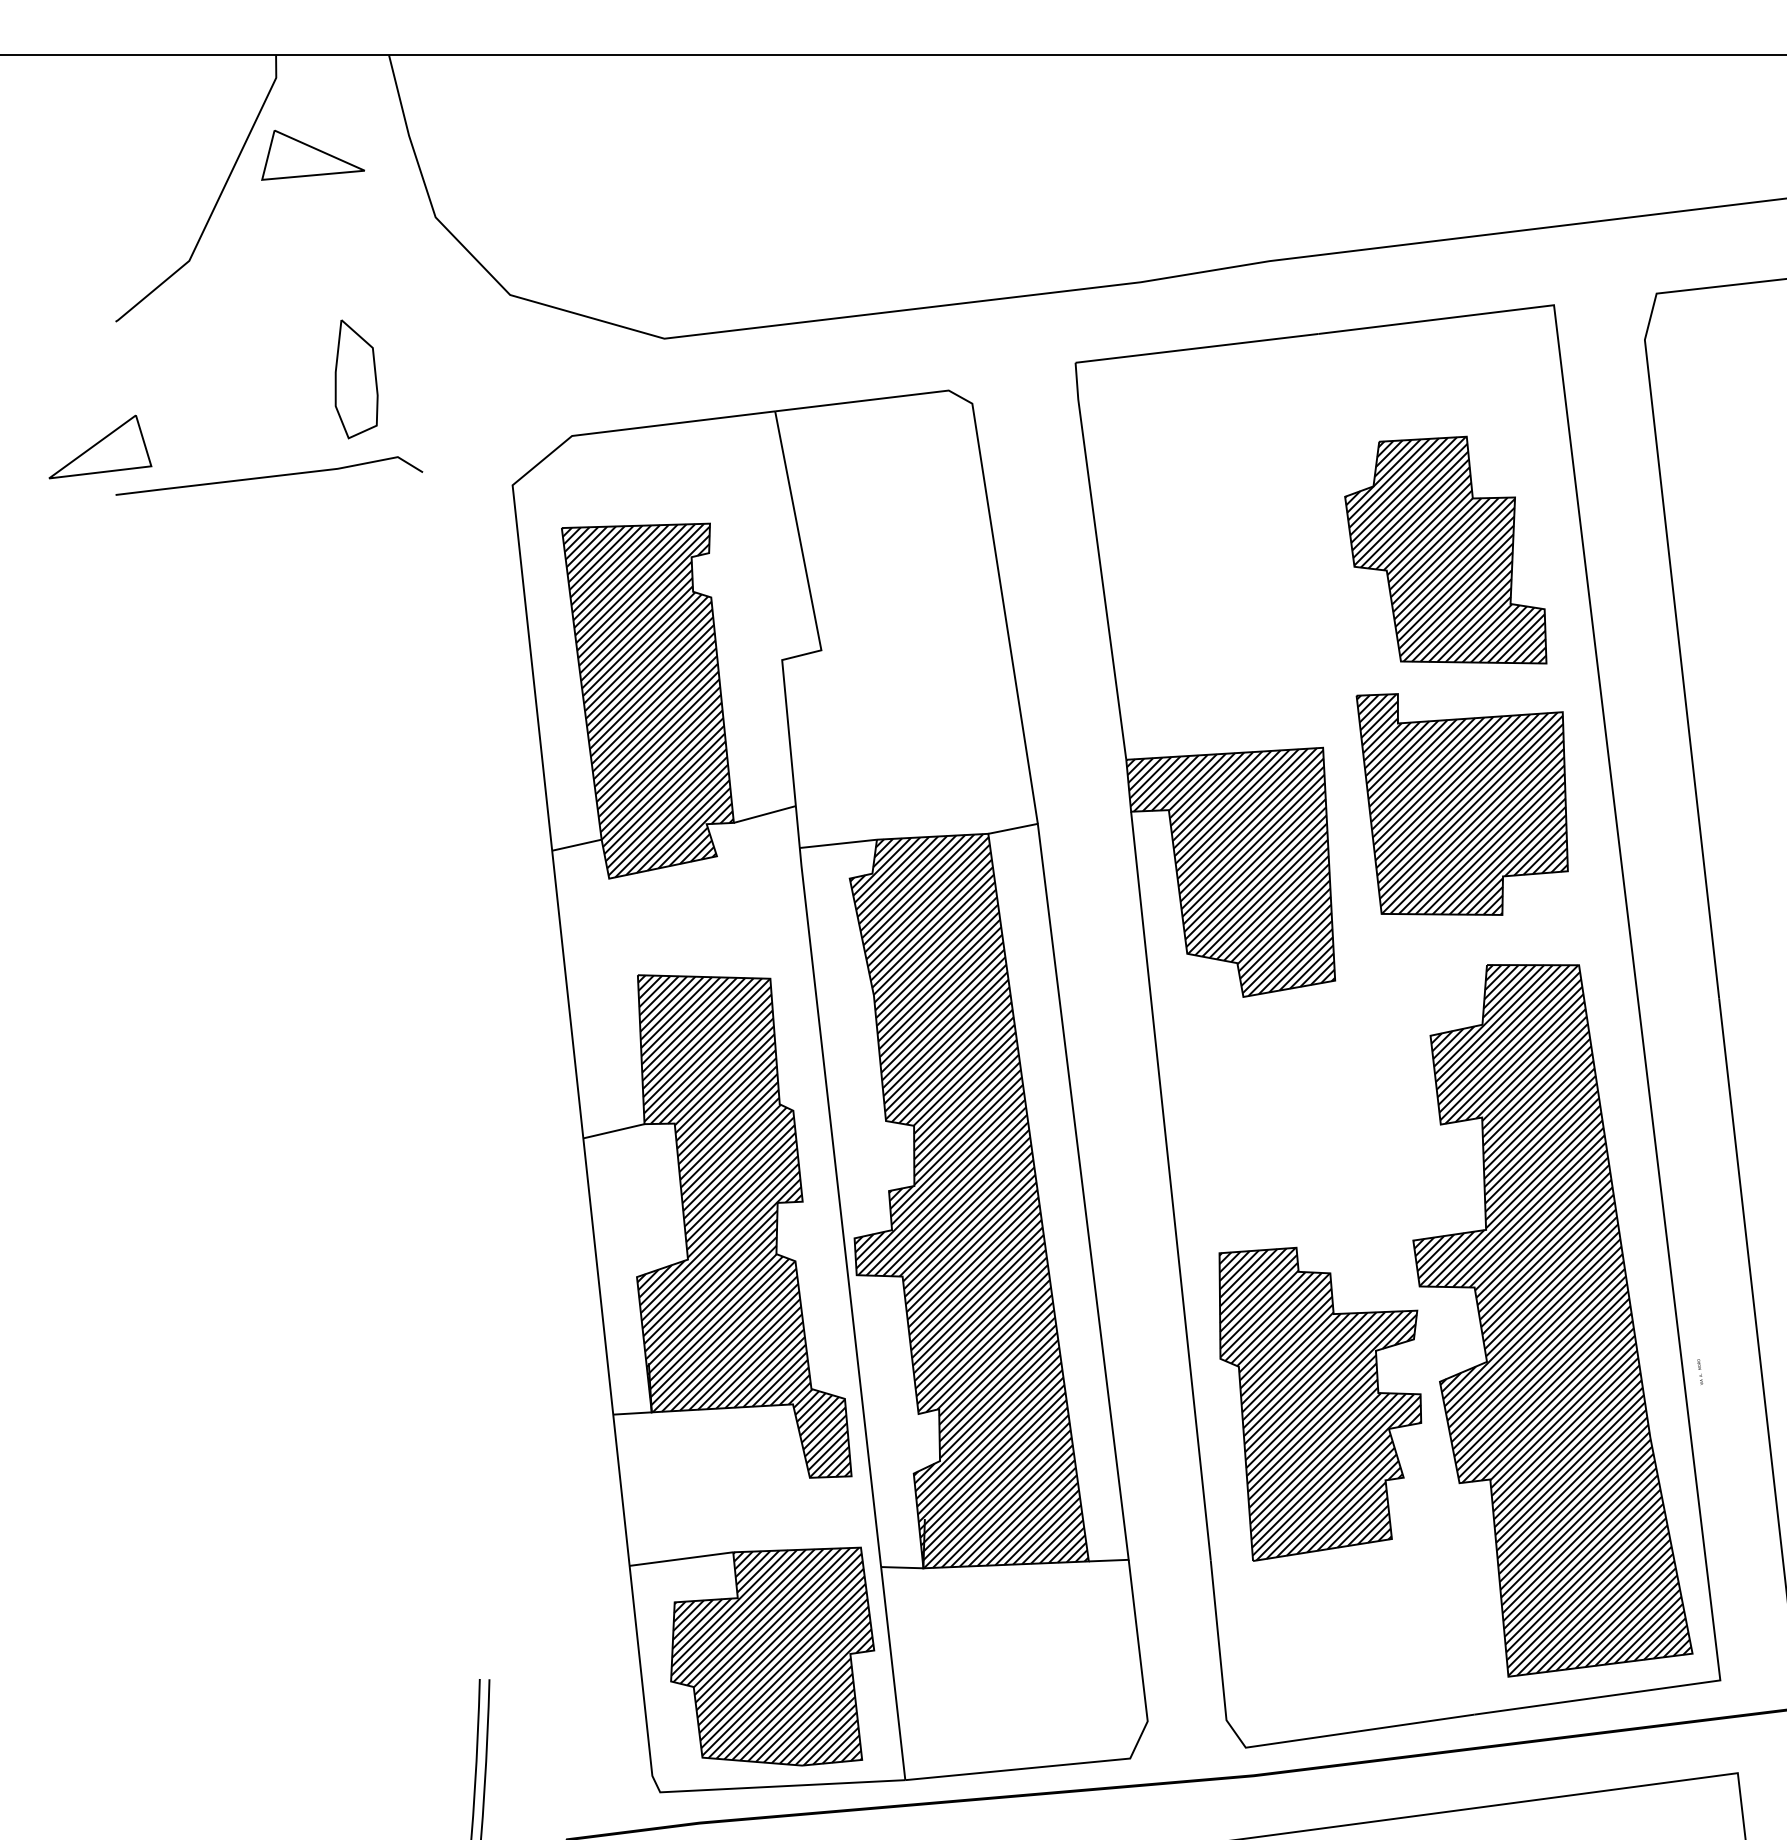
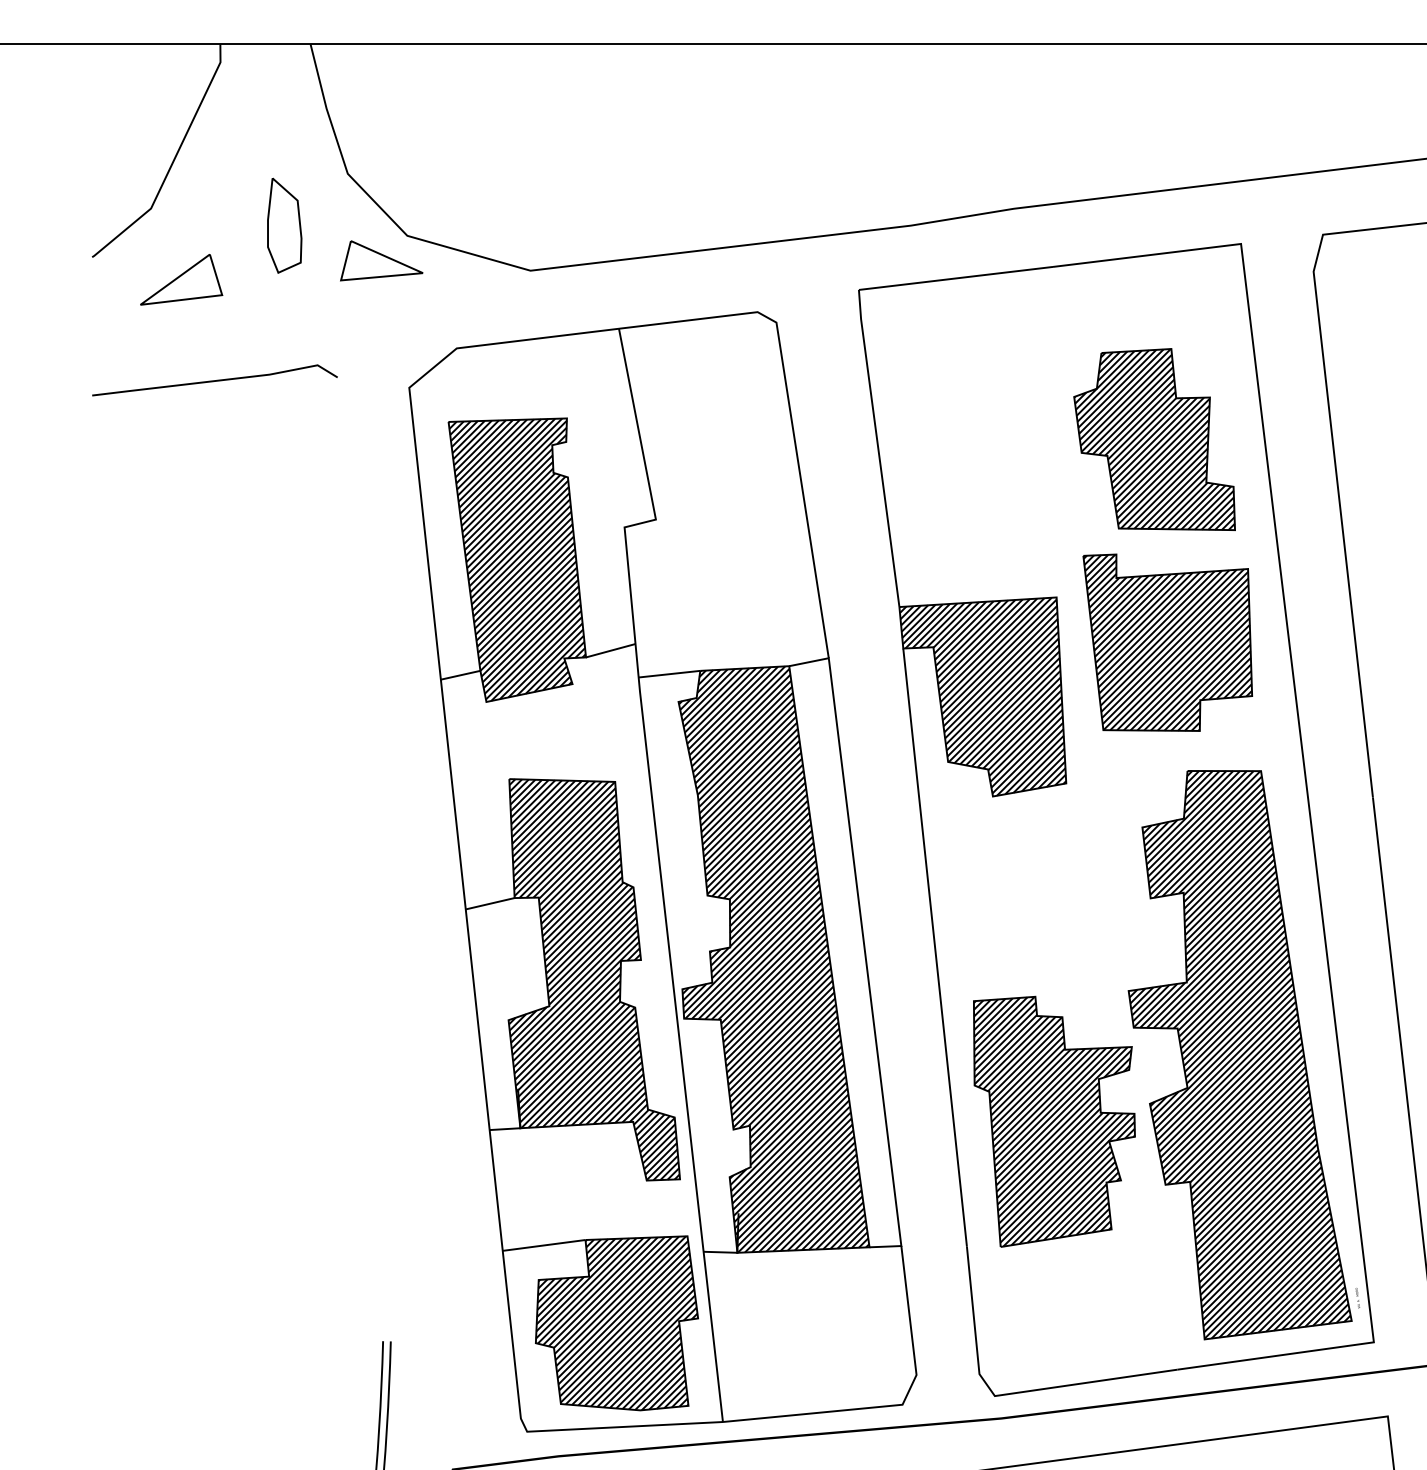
part: (312, 154) -> (381, 260), moved
part: (356, 379) -> (284, 225), moved
part: (100, 446) -> (181, 279), moved
text: (1700, 1371) -> (1358, 1297), moved

